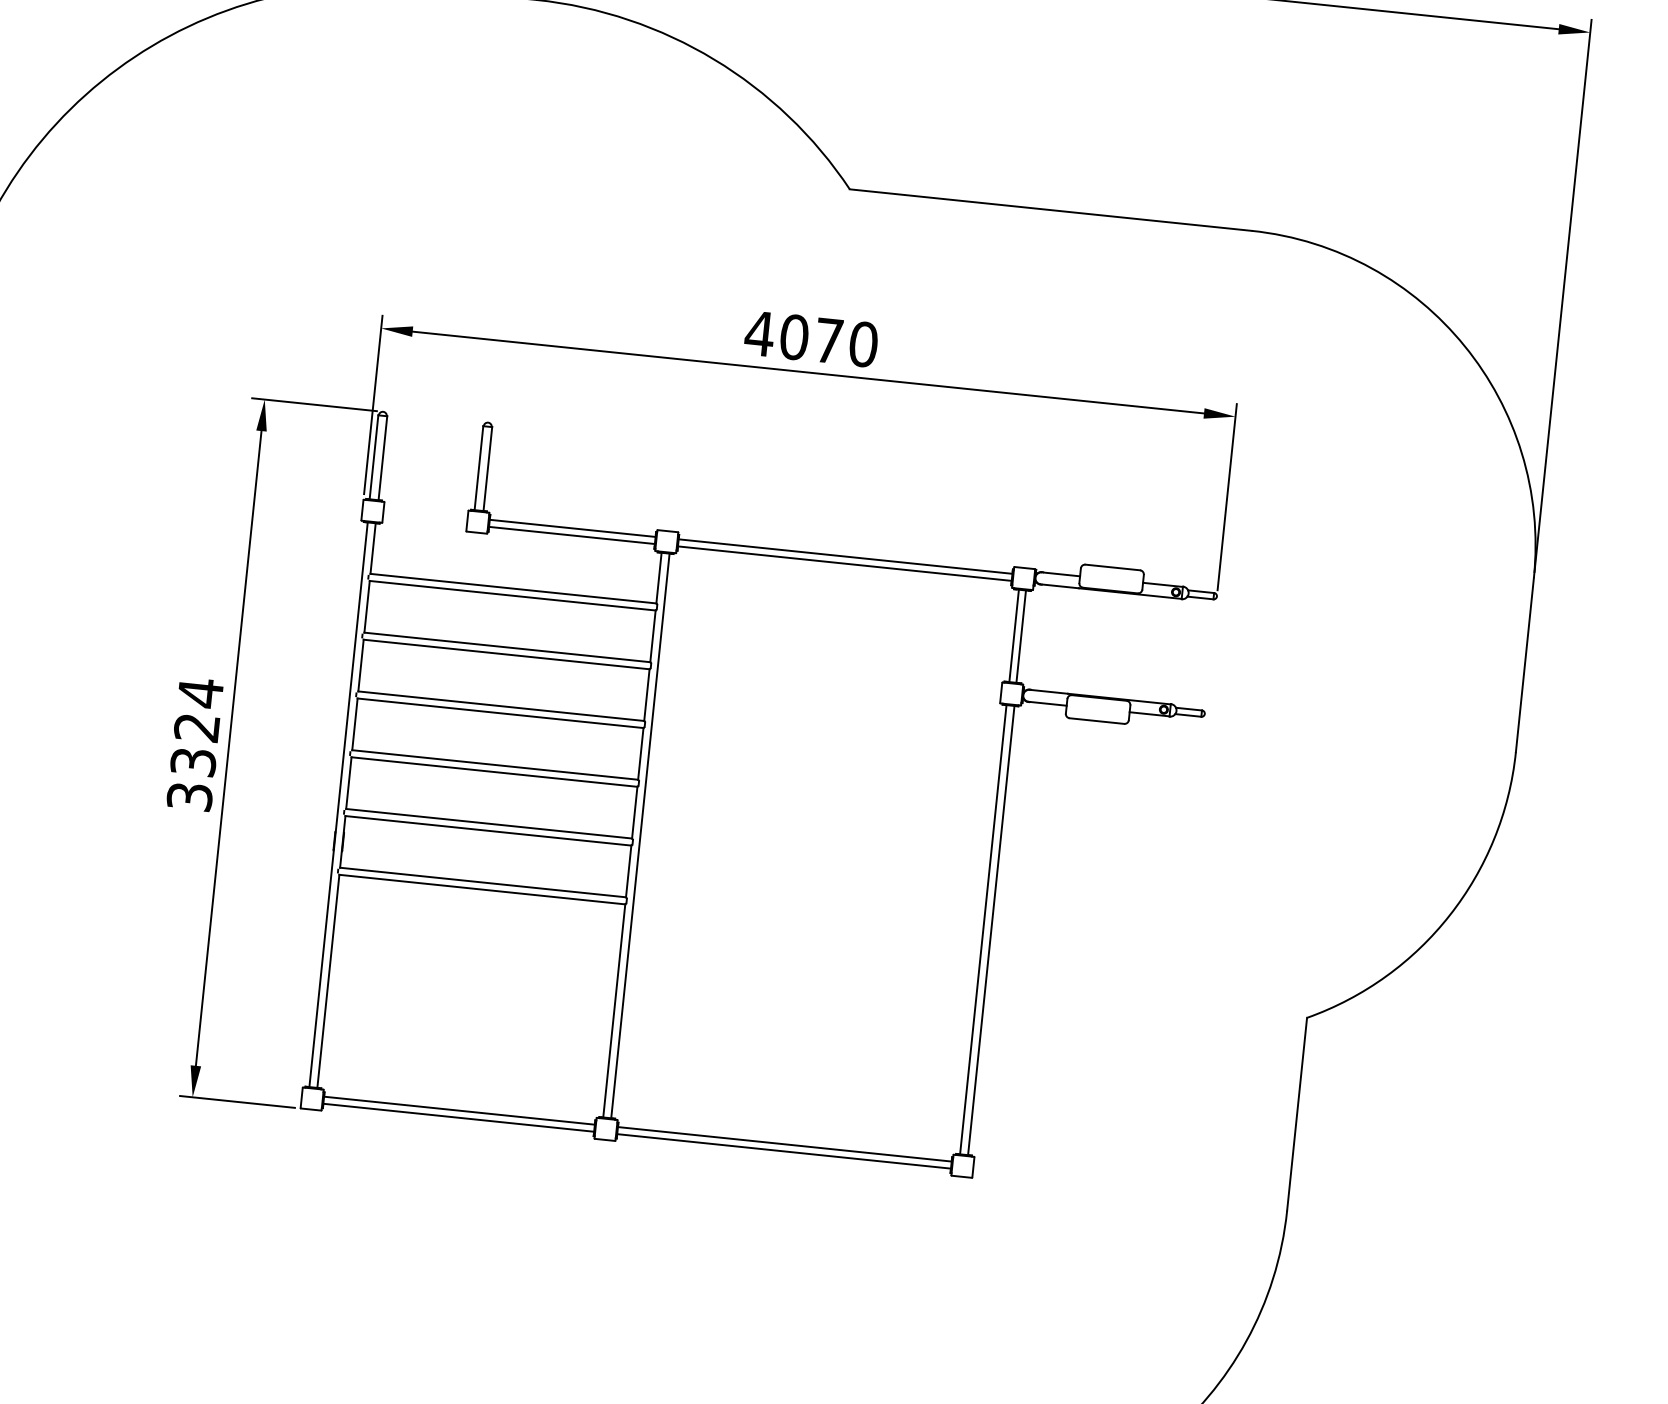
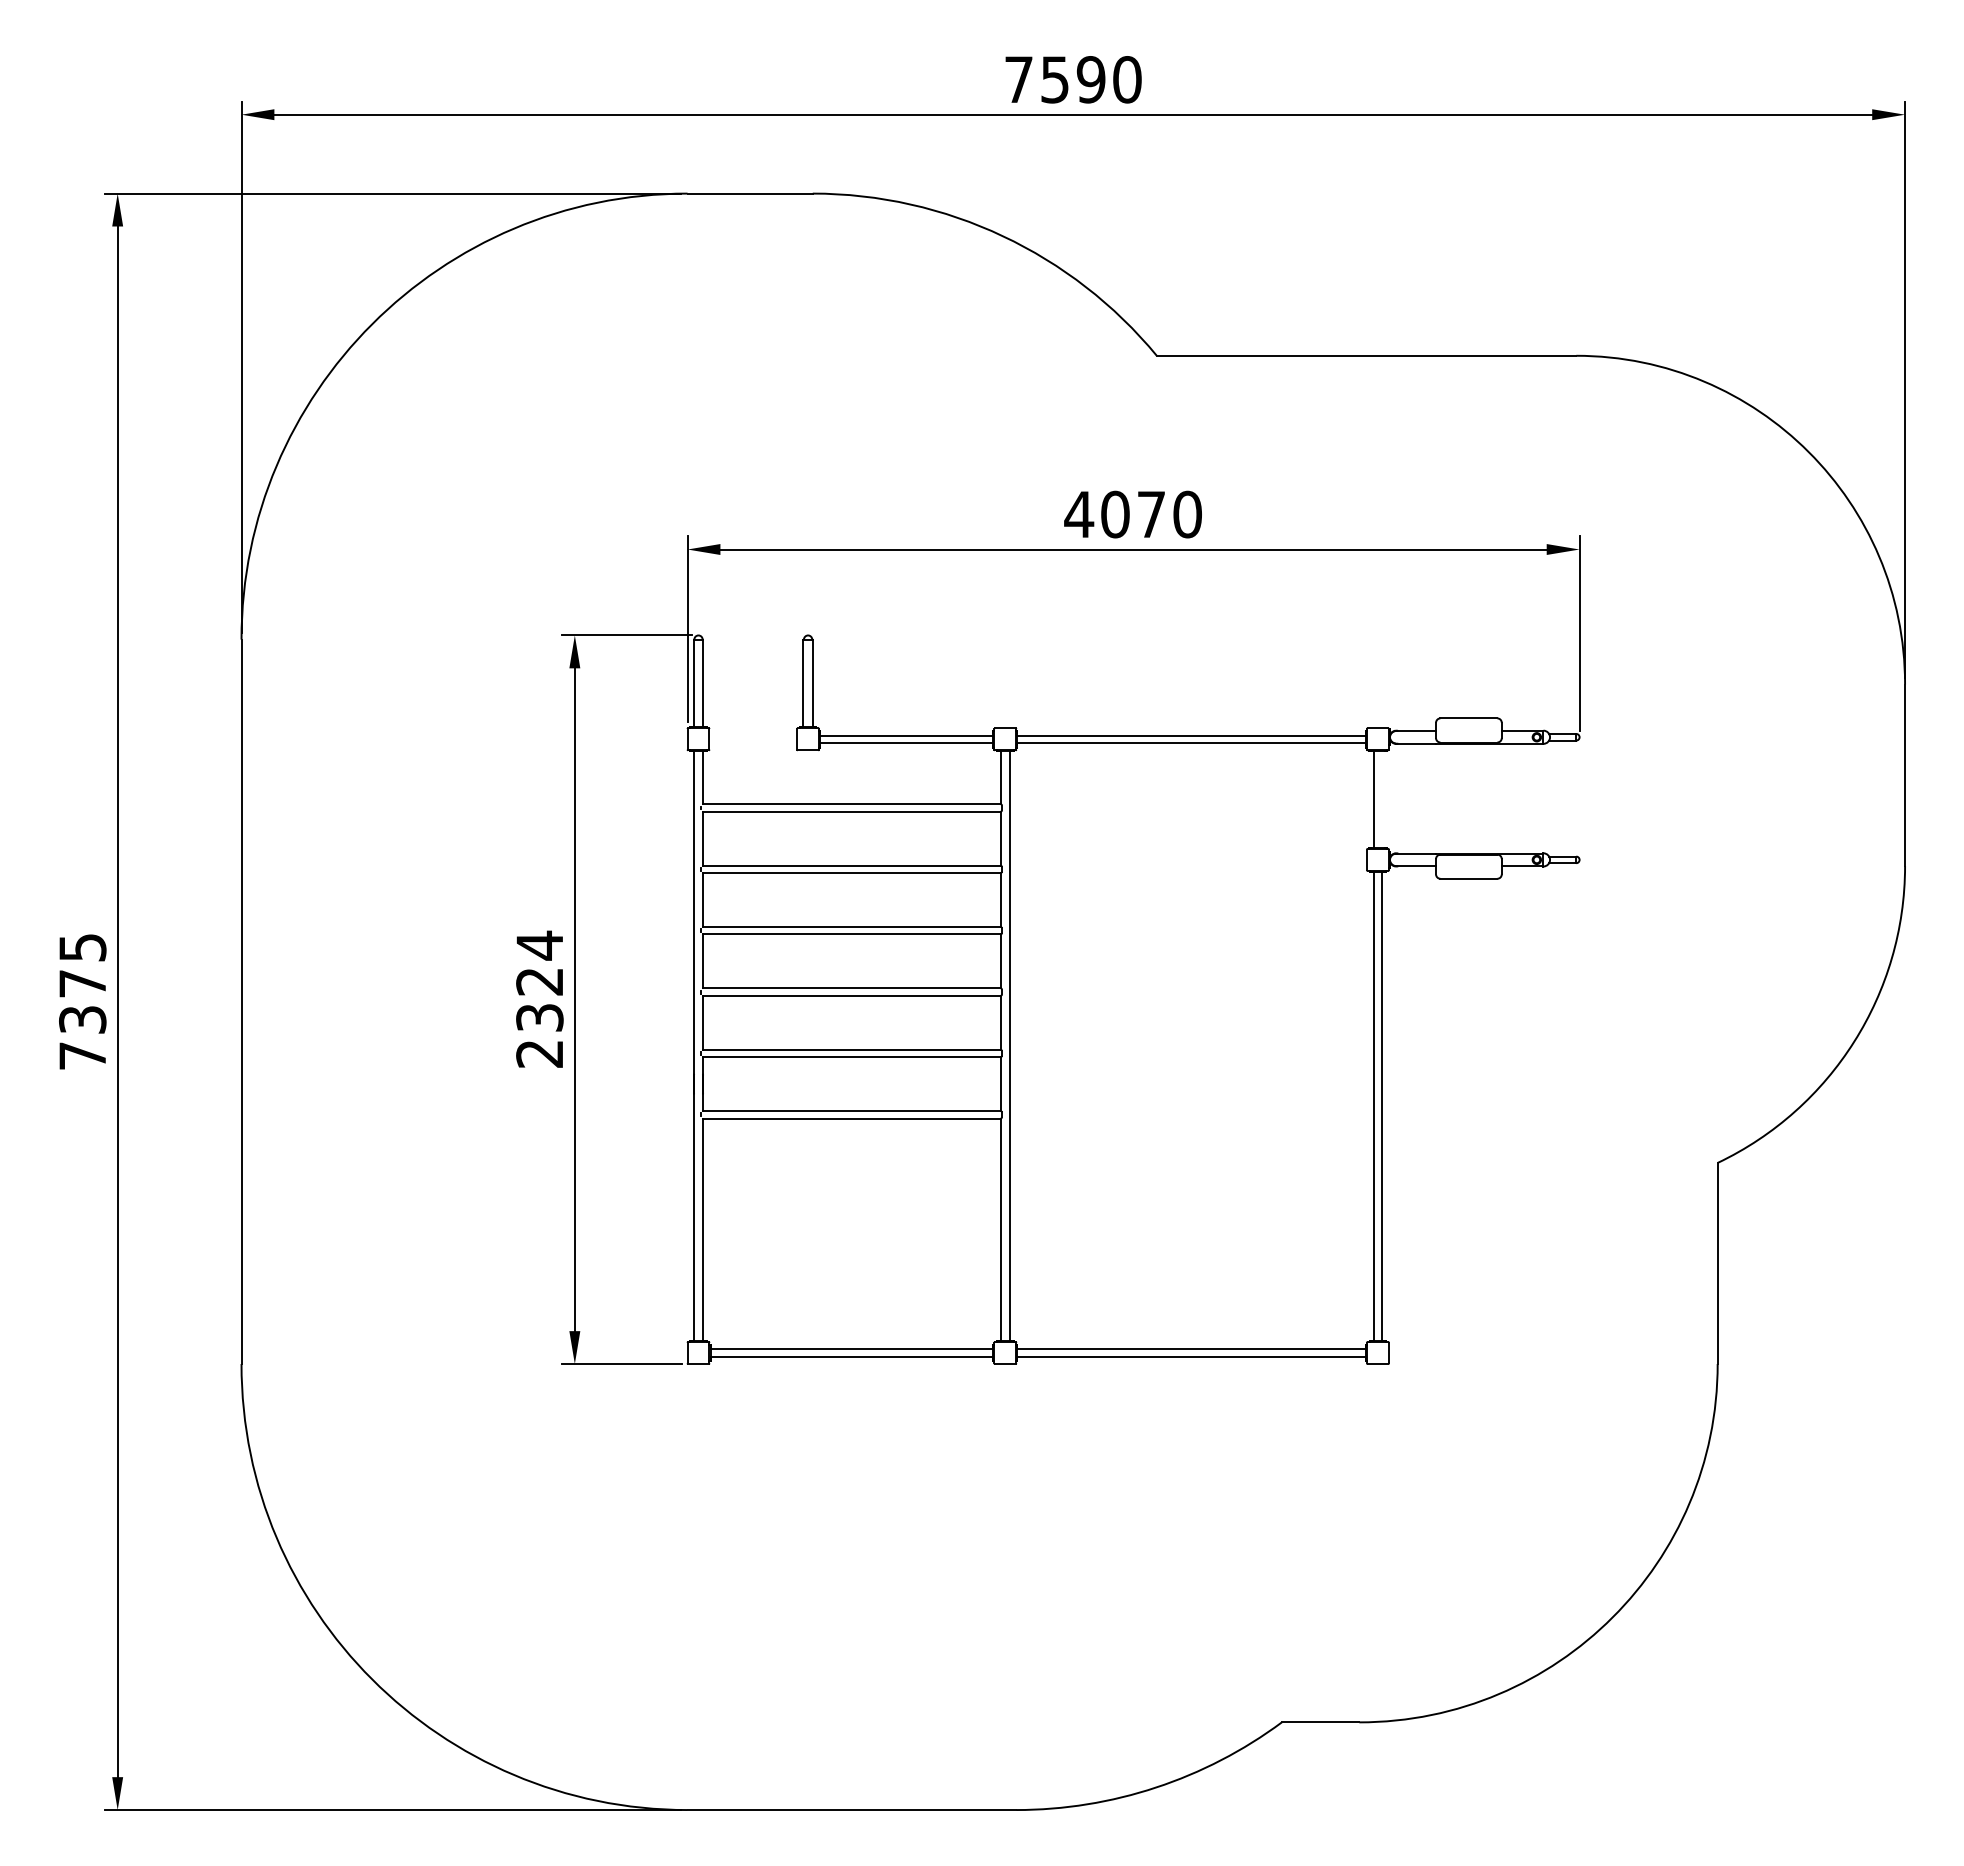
line: (1021, 636) -> (1381, 799), removed
text: (189, 796) -> (539, 1053), 3324 -> 2324

